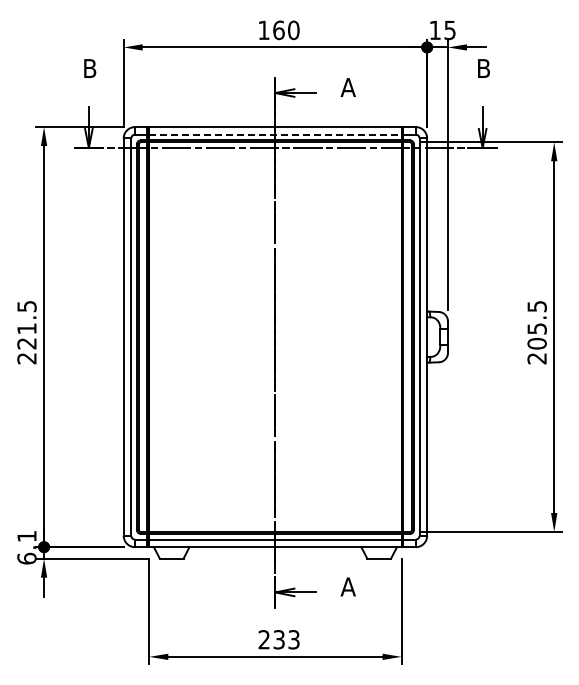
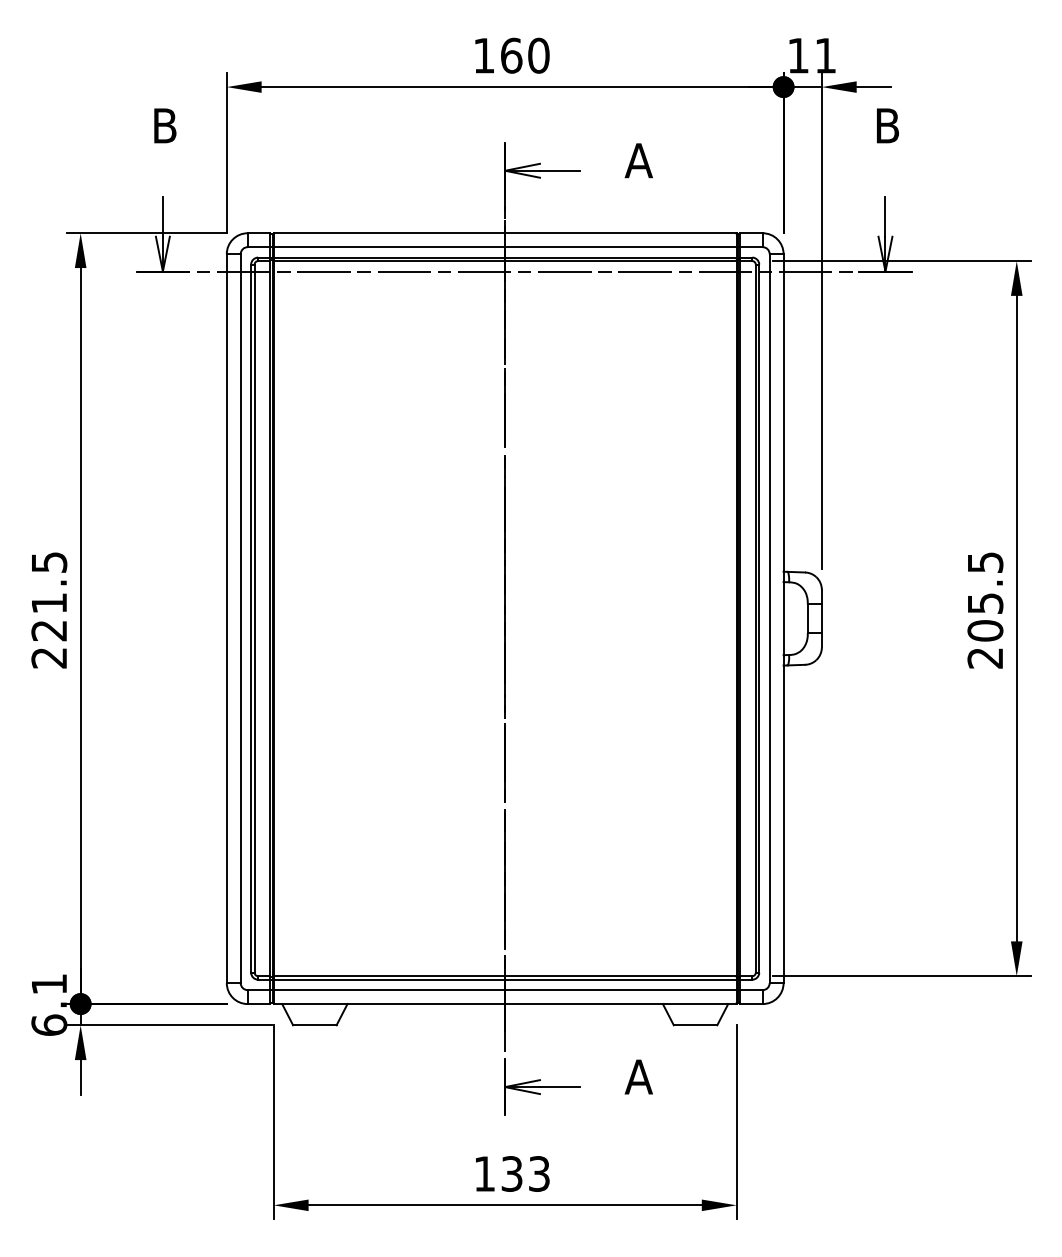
text: (449, 30) -> (824, 56), 15 -> 11
line: (275, 134) -> (505, 246), dashed -> solid
text: (263, 639) -> (483, 1173), 233 -> 133

